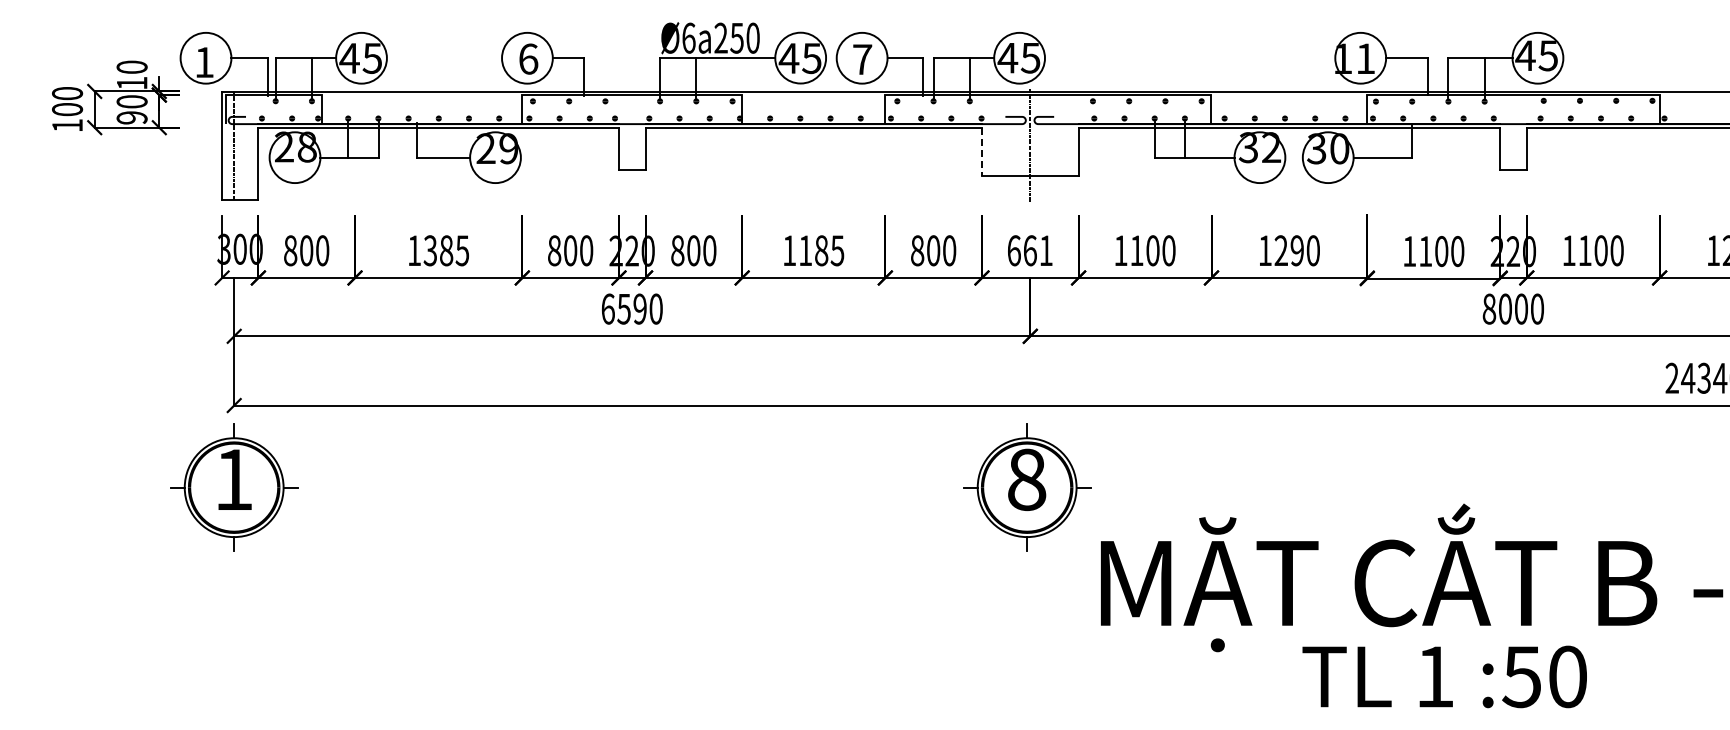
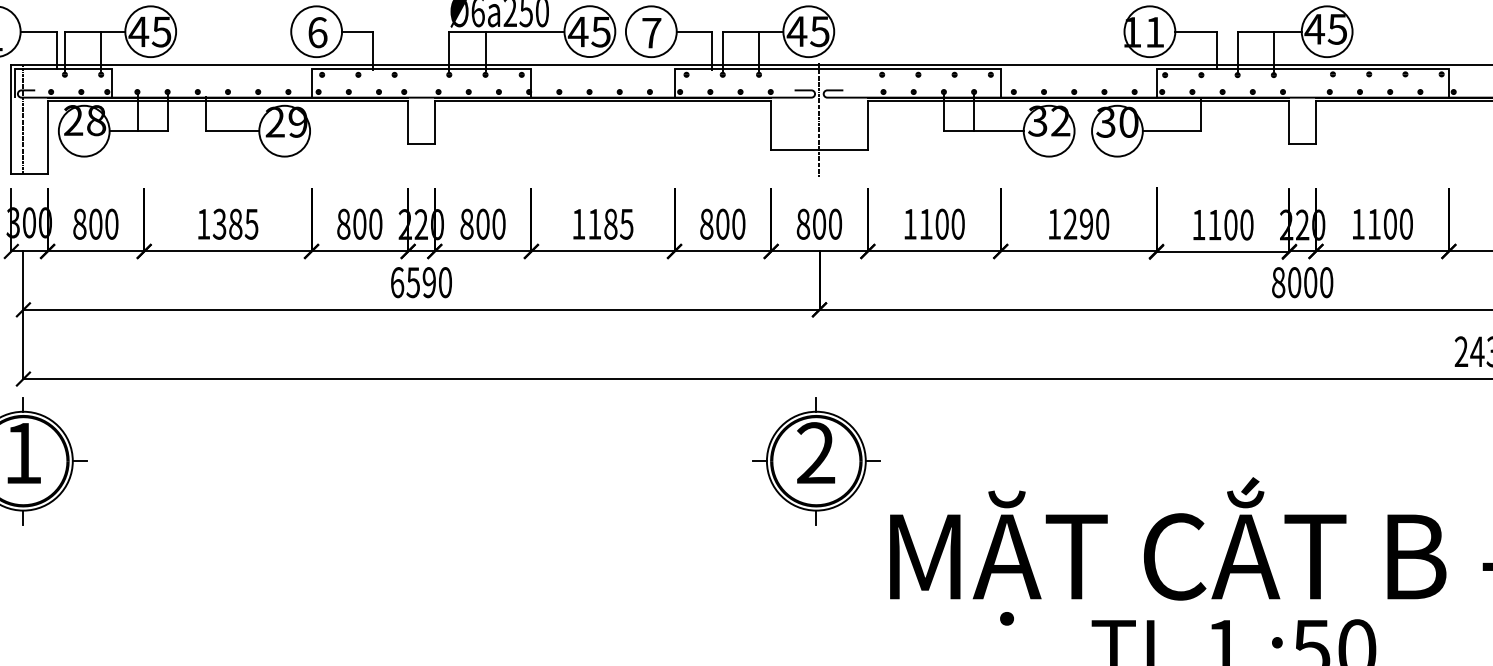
line: (981, 152) -> (770, 126), dashed -> solid
text: (1029, 250) -> (818, 224), 661 -> 800
text: (1026, 479) -> (815, 453), 8 -> 2

